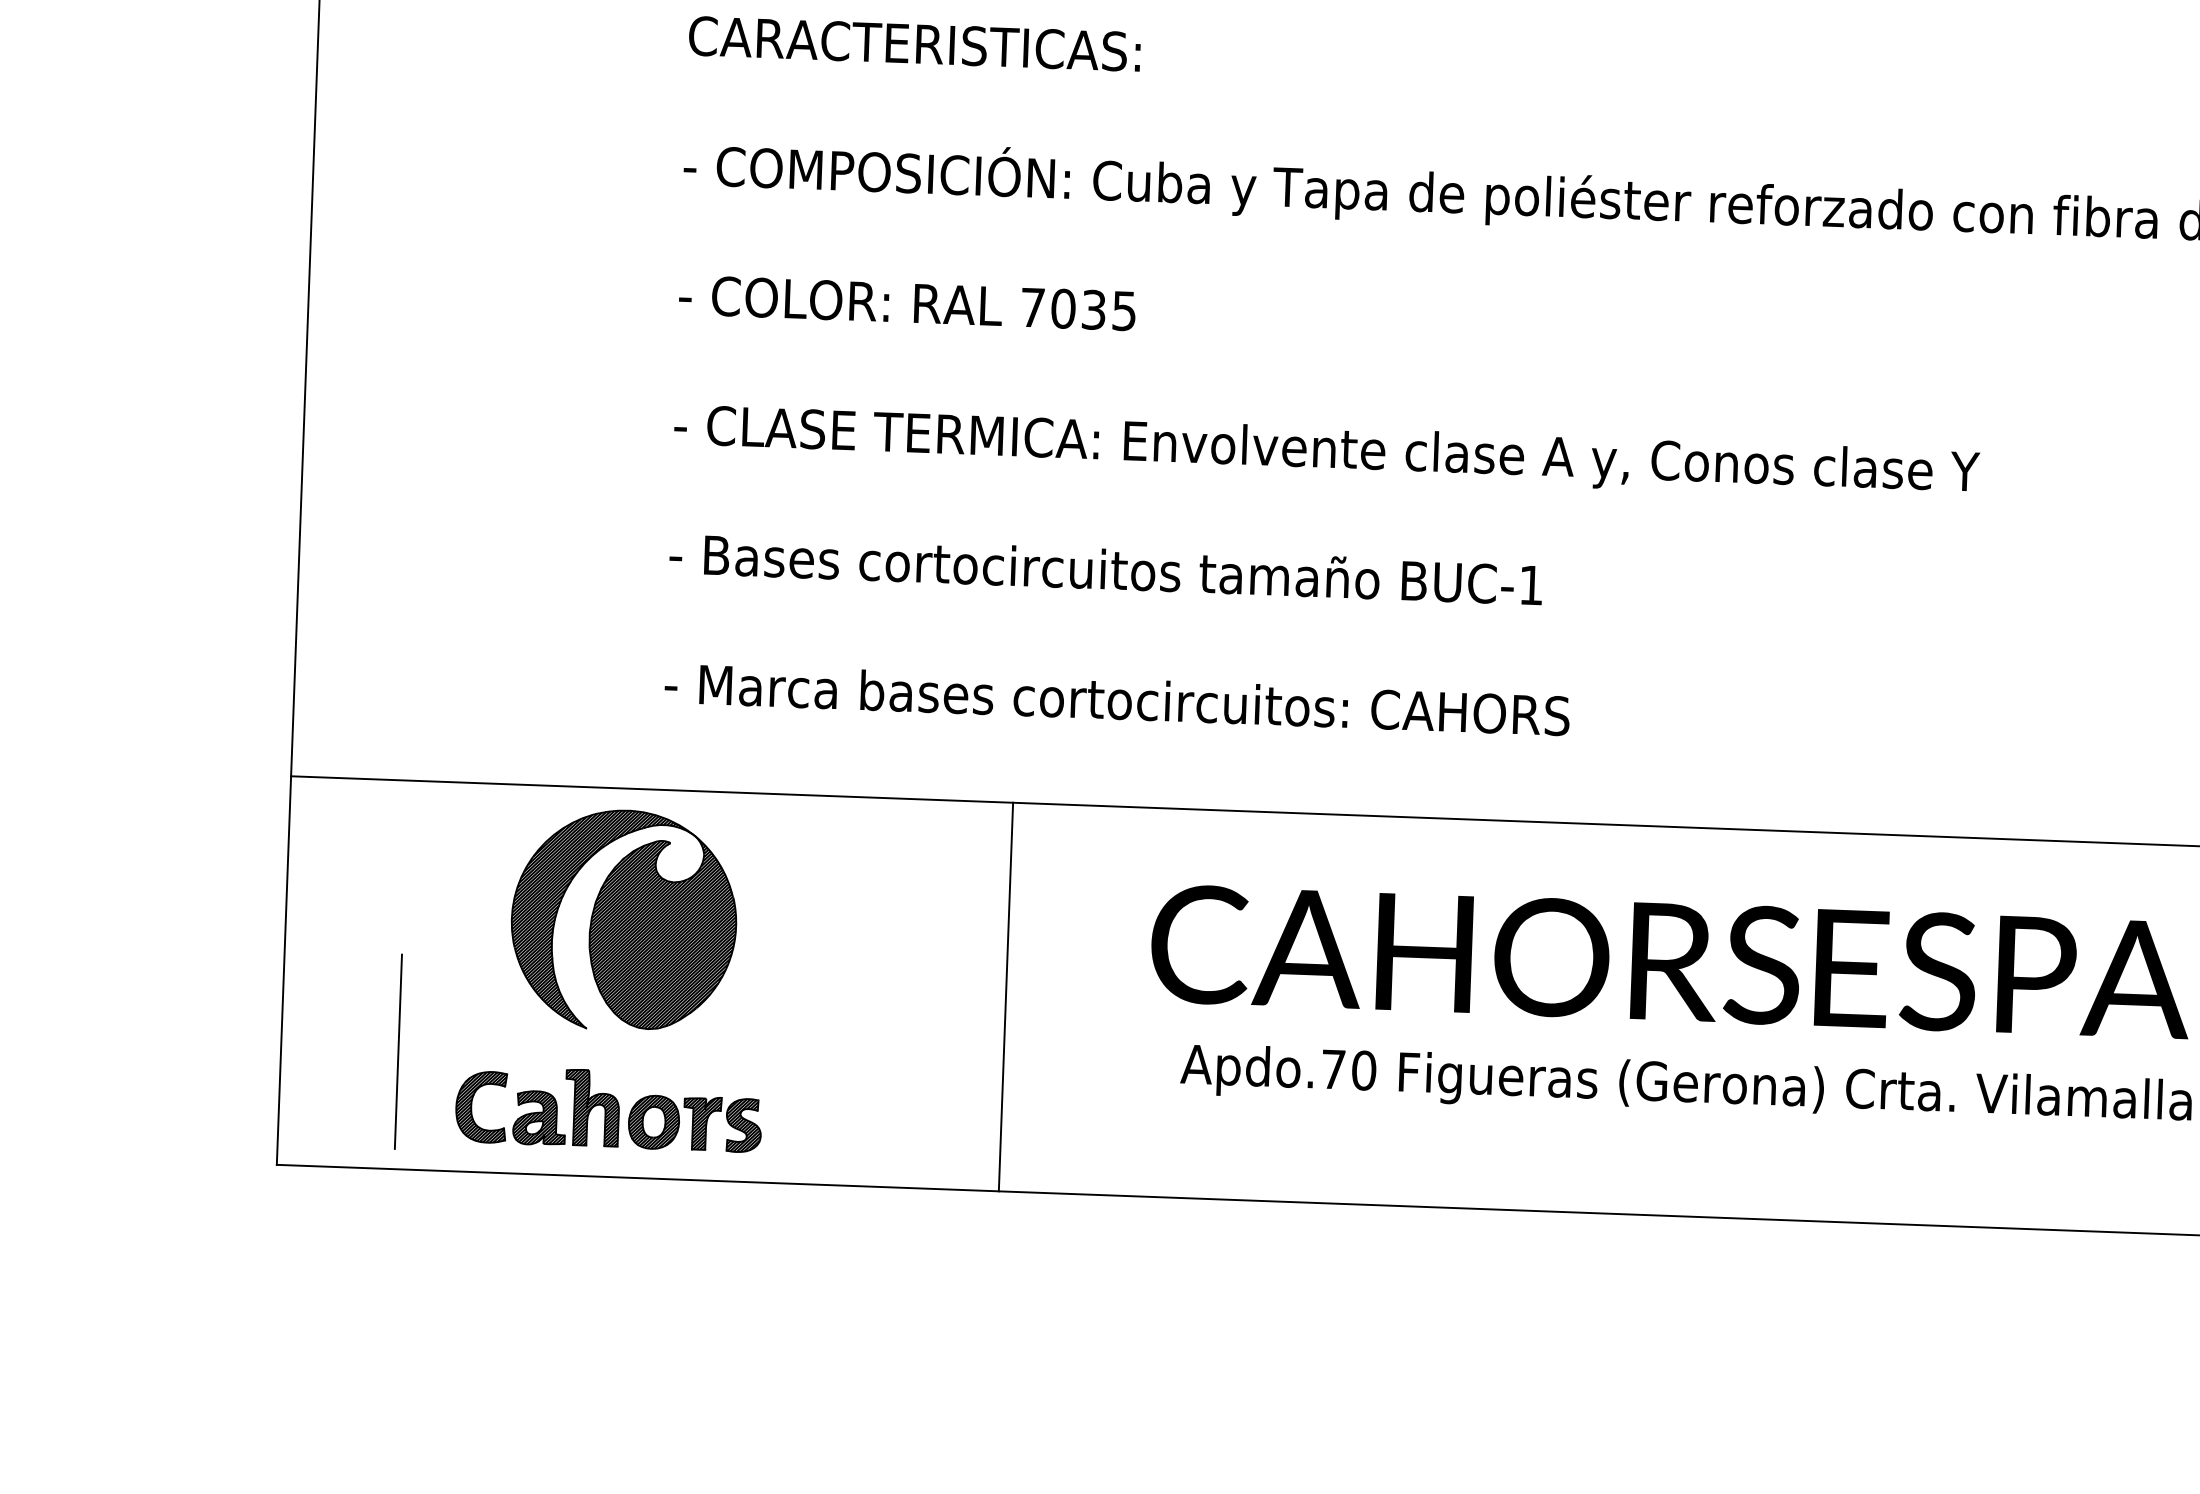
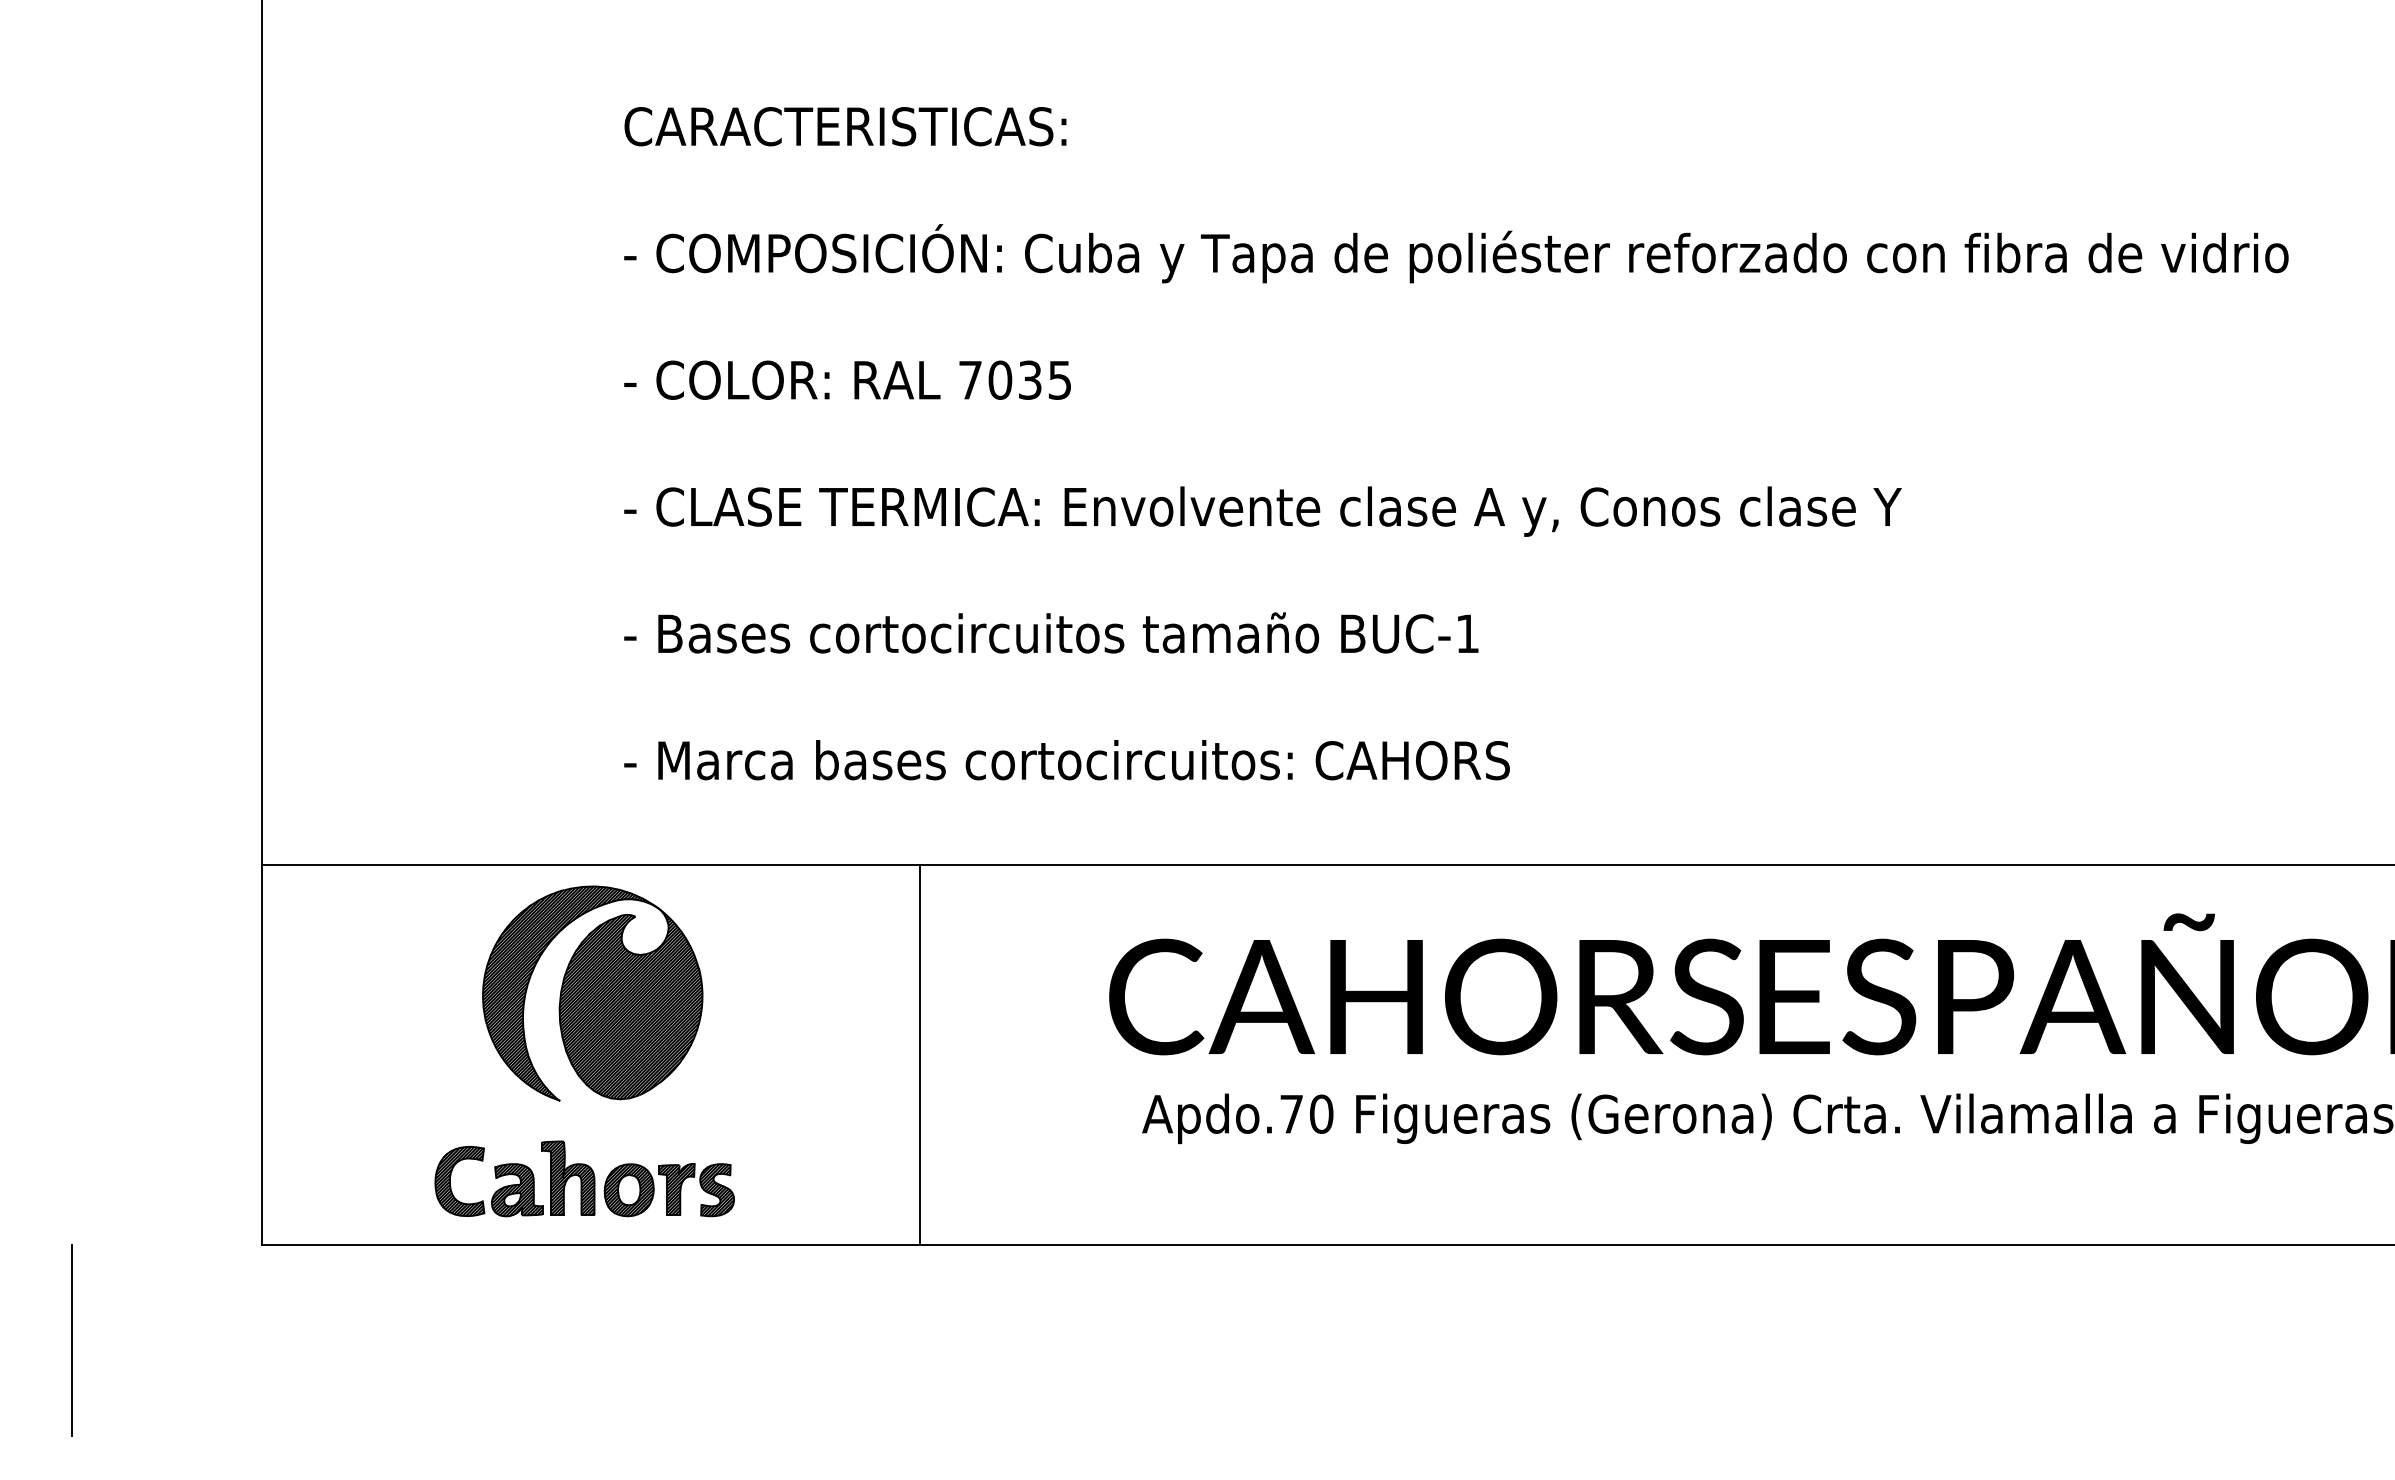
line: (1005, 996) -> (919, 1054), moved
line: (398, 1051) -> (71, 1340), moved

